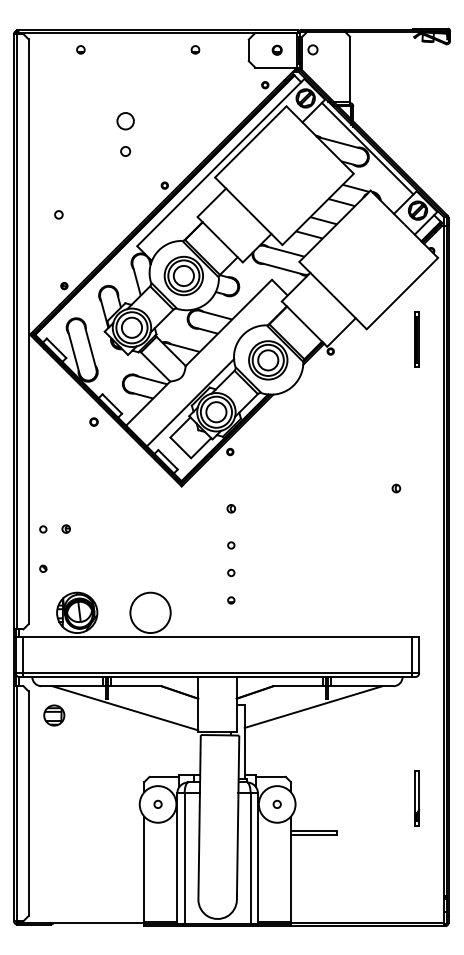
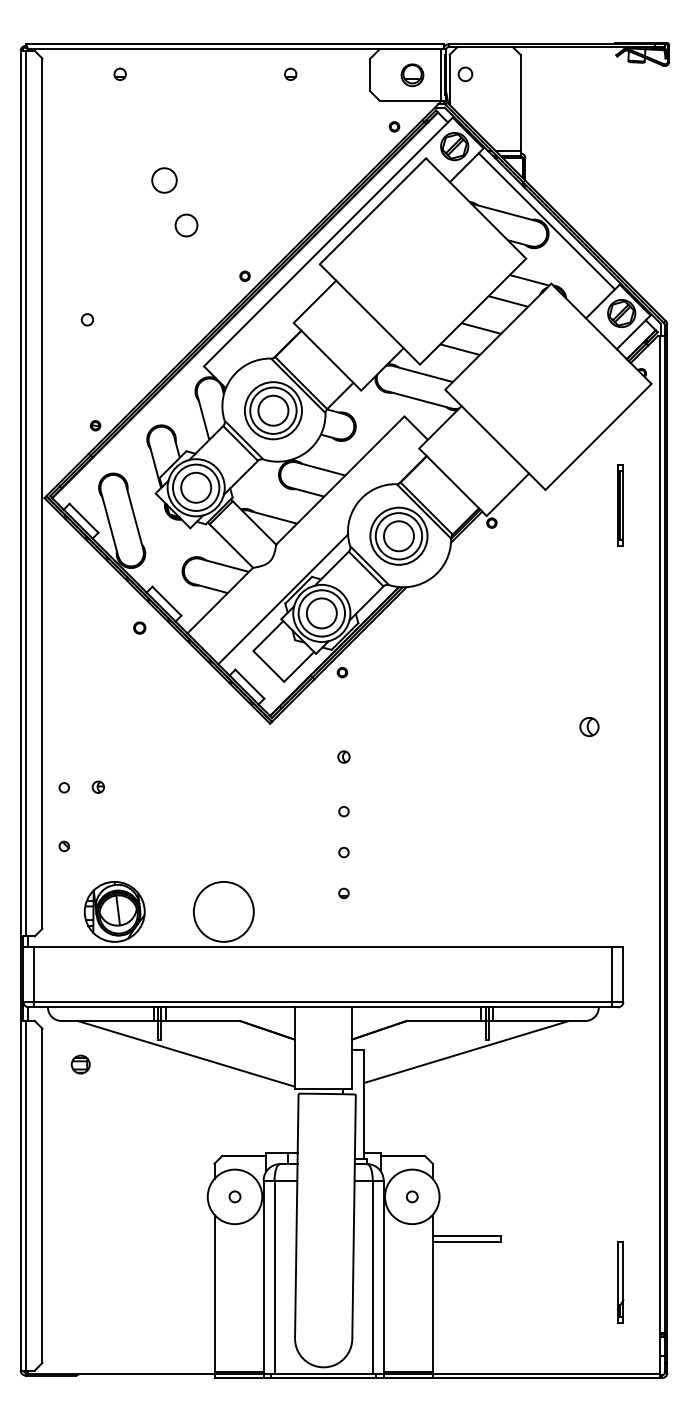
part: (276, 49) -> (411, 73), size x1.6
circle: (125, 121) -> (164, 180), moved
circle: (125, 151) -> (186, 225), size x1.6
part: (396, 488) -> (589, 726), size x1.6
part: (54, 715) -> (80, 1064), size x0.6
part: (417, 798) -> (620, 1283), moved

